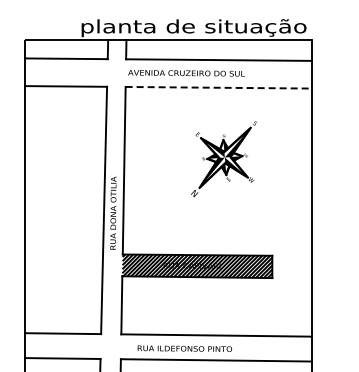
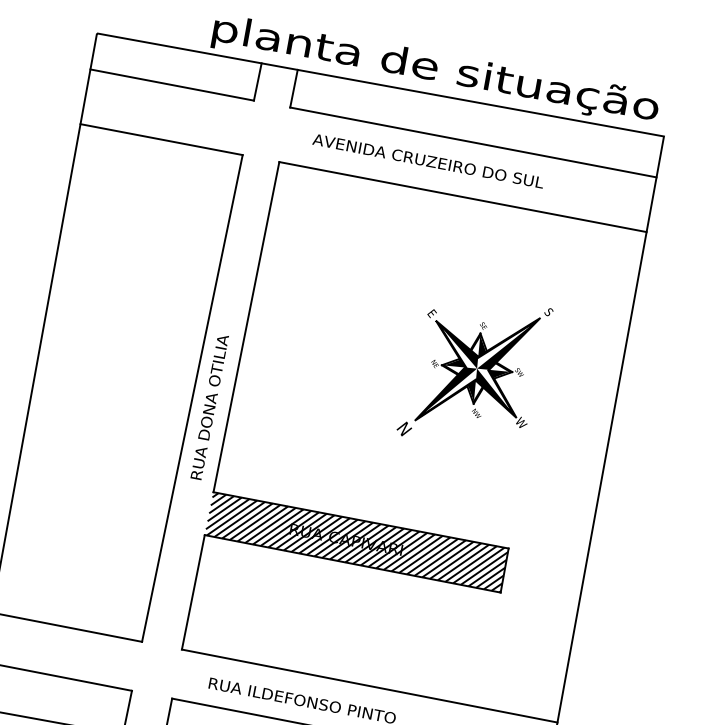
text: (186, 73) -> (428, 161), moved
line: (219, 87) -> (464, 196), dashed -> solid
part: (223, 159) -> (473, 372), moved

